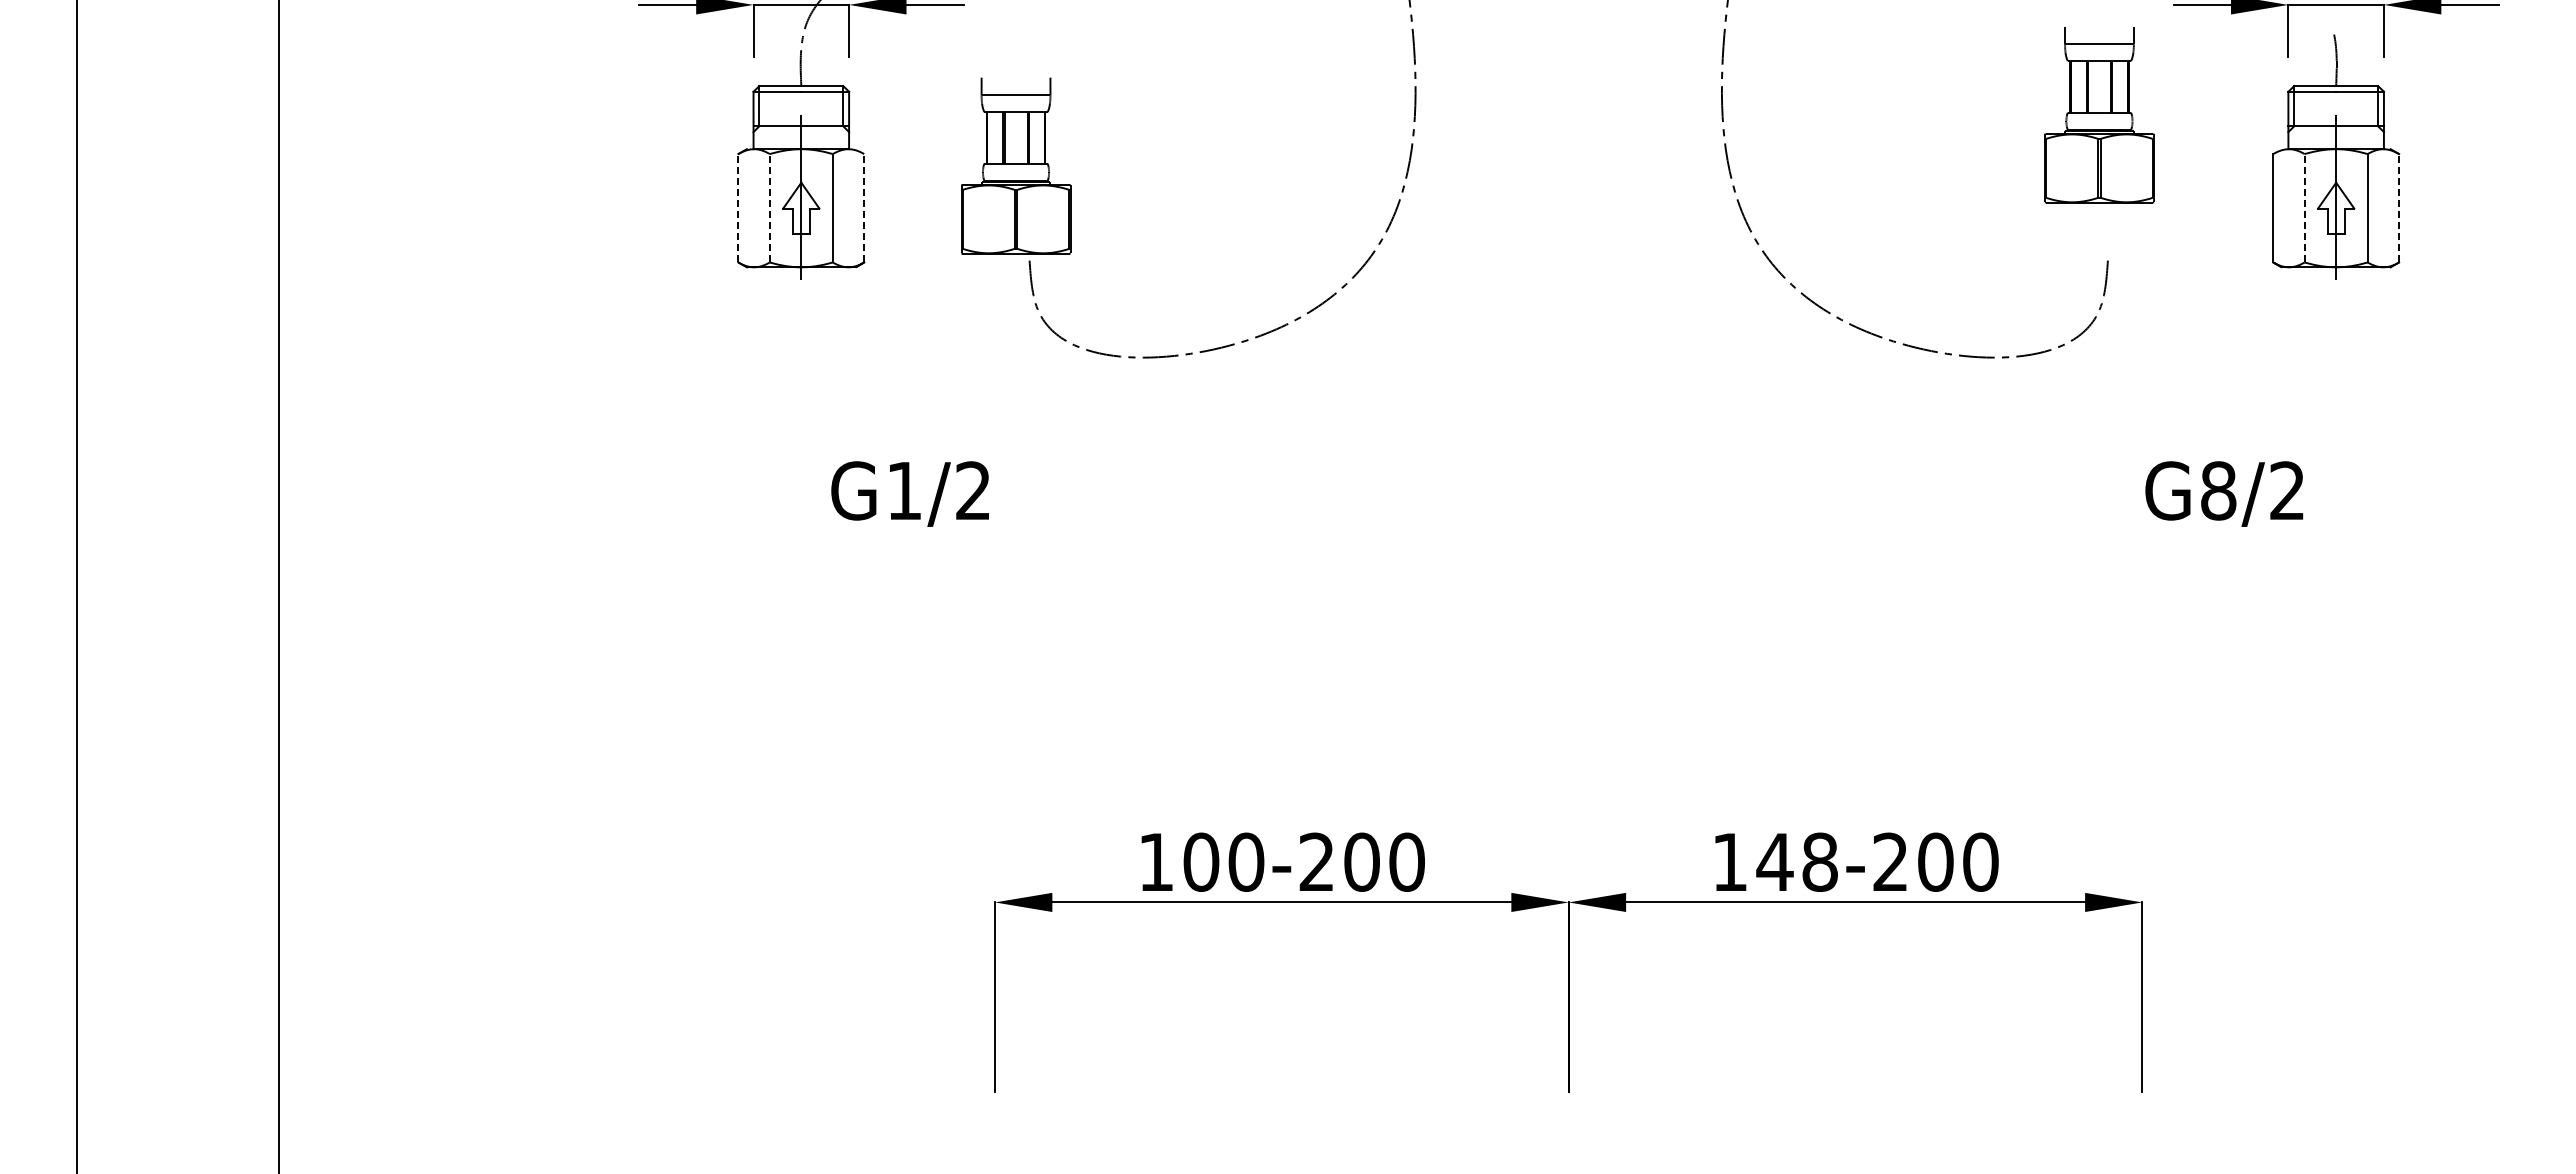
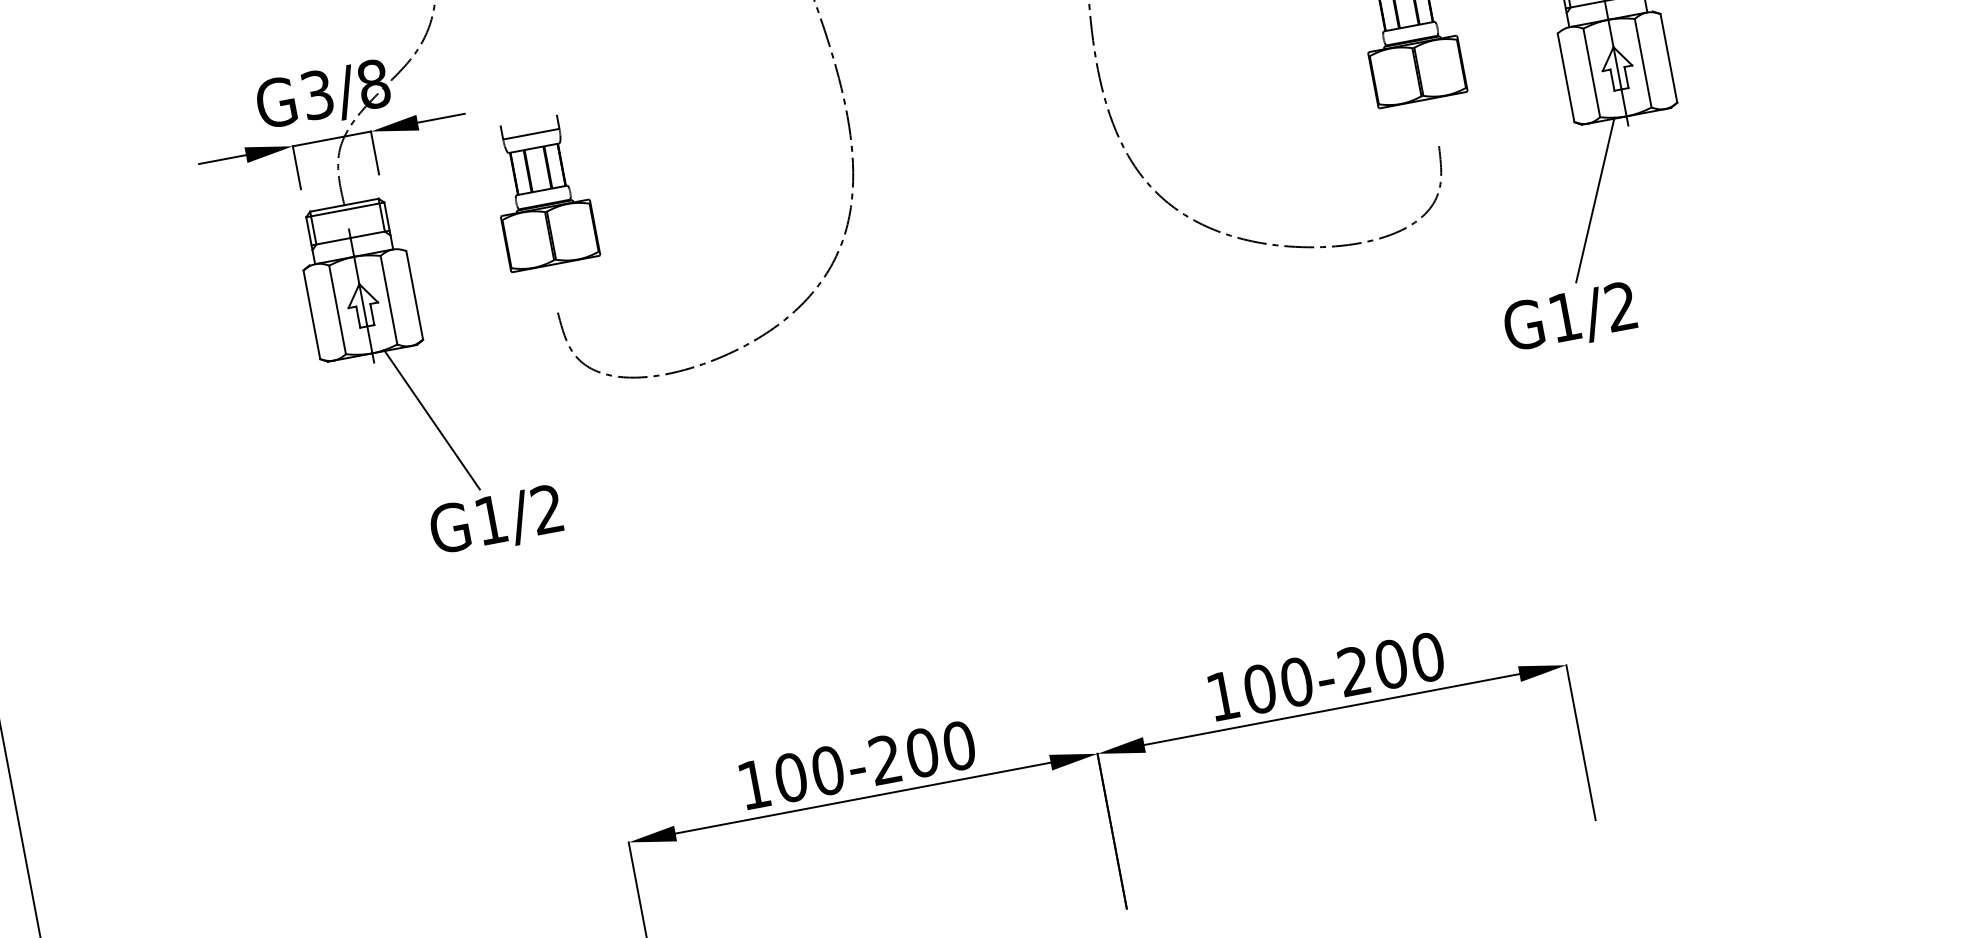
part: (1016, 165) -> (542, 191), moved
line: (738, 207) -> (311, 314), dashed -> solid
line: (769, 207) -> (337, 309), dashed -> solid
line: (864, 207) -> (414, 294), dashed -> solid
line: (2304, 207) -> (1591, 72), dashed -> solid
line: (2399, 207) -> (1669, 57), dashed -> solid
line: (856, 359) -> (431, 420), added
line: (2280, 359) -> (1595, 200), added
text: (2218, 490) -> (1564, 316), G8/2 -> G1/2
text: (1797, 861) -> (1278, 685), 148-200 -> 100-200

